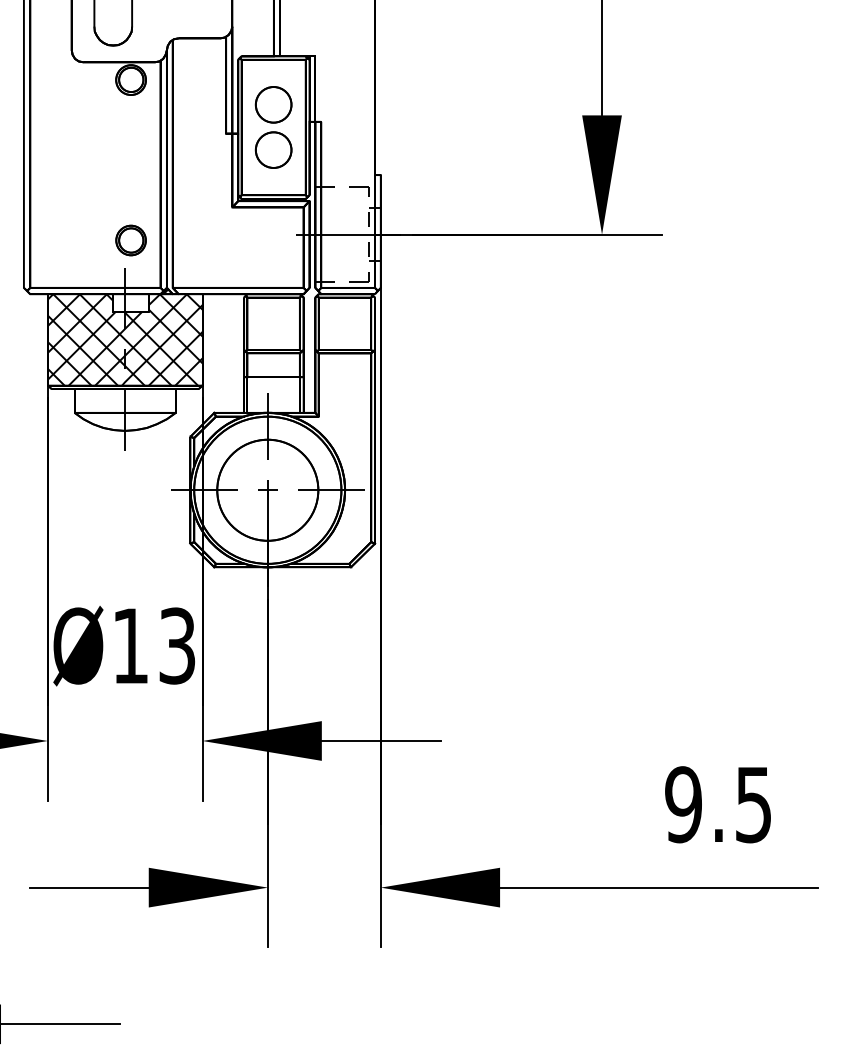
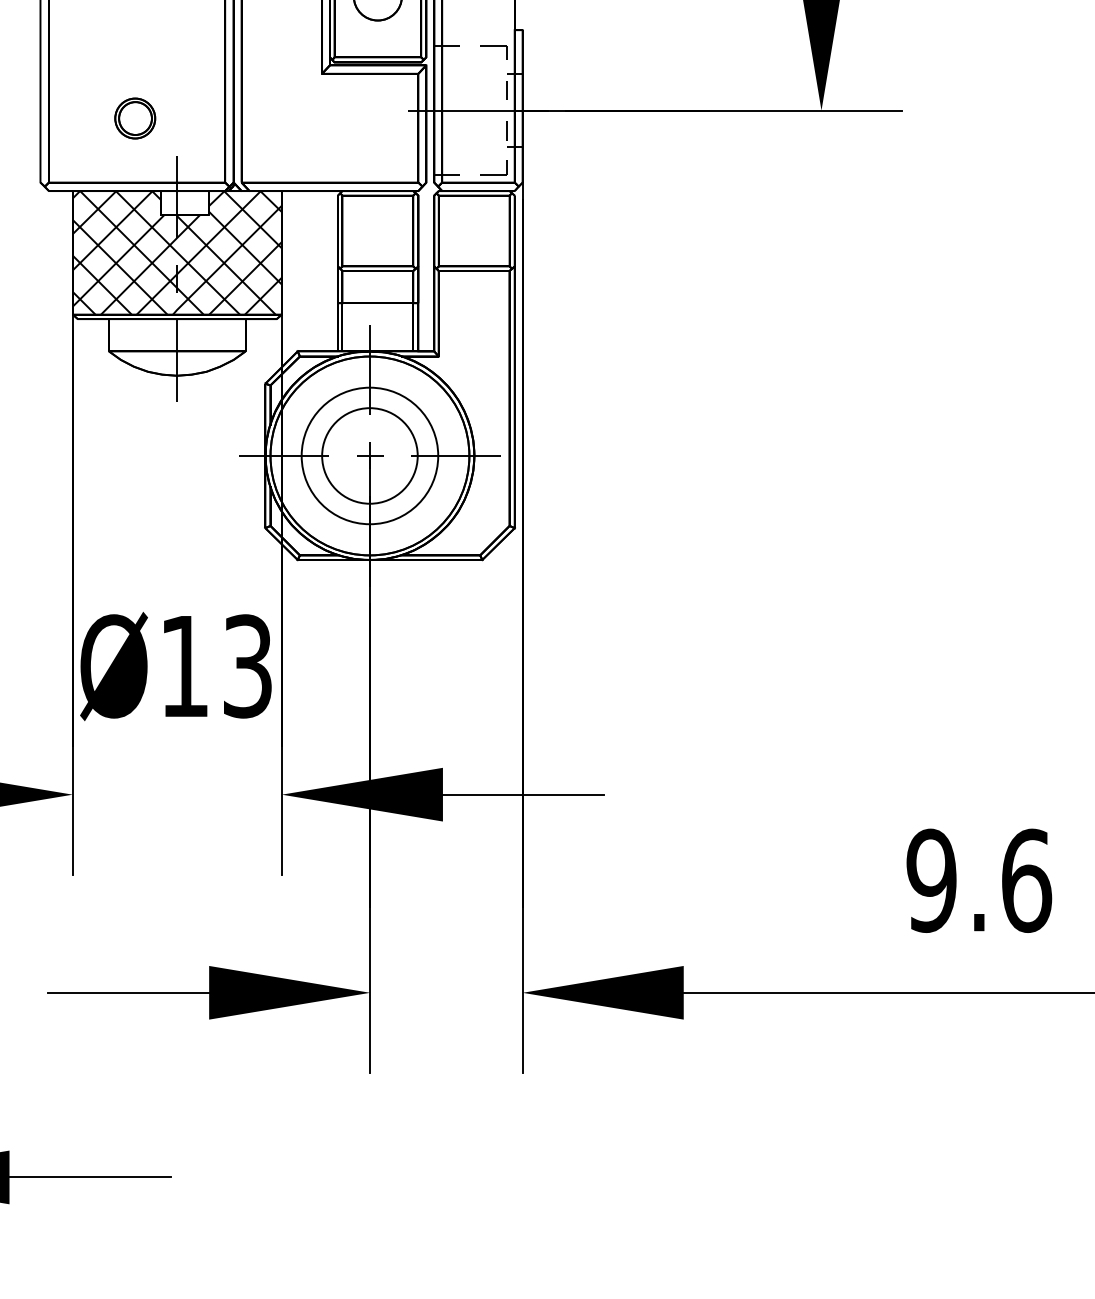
part: (130, 240) -> (134, 118), moved
circle: (267, 489) -> (369, 454), size x0.7
text: (753, 804) -> (1026, 880), 9.5 -> 9.6

